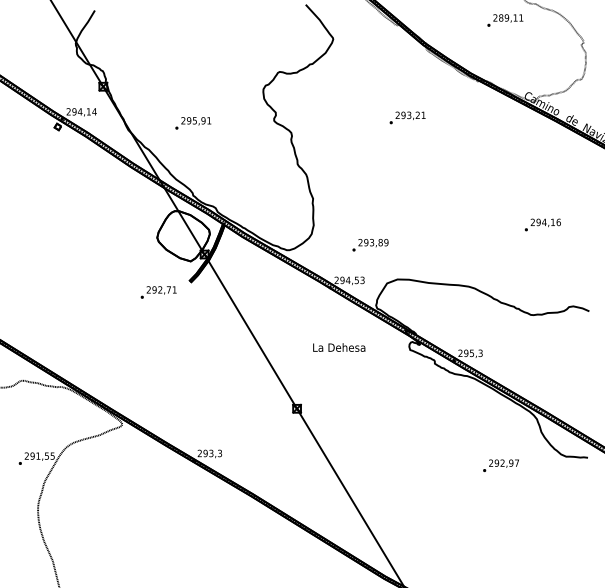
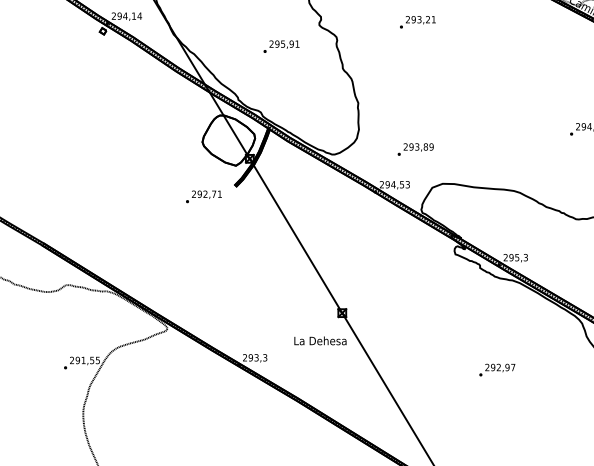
text: (407, 117) -> (417, 21), moved
text: (193, 123) -> (281, 46), moved
text: (339, 347) -> (320, 340), moved
text: (500, 465) -> (496, 369), moved

